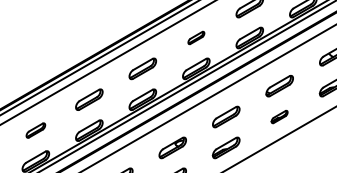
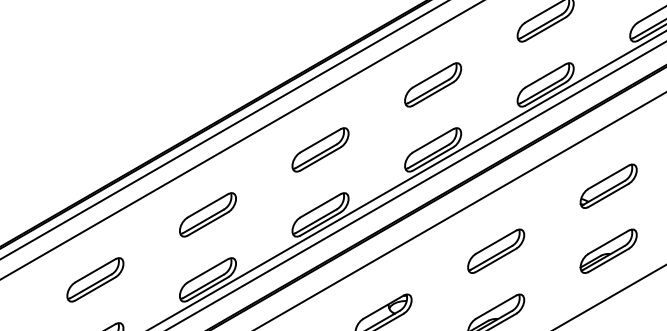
part: (196, 37) -> (433, 83), size x1.67
part: (279, 116) -> (608, 250), size x1.67
part: (35, 130) -> (94, 279), size x1.43

